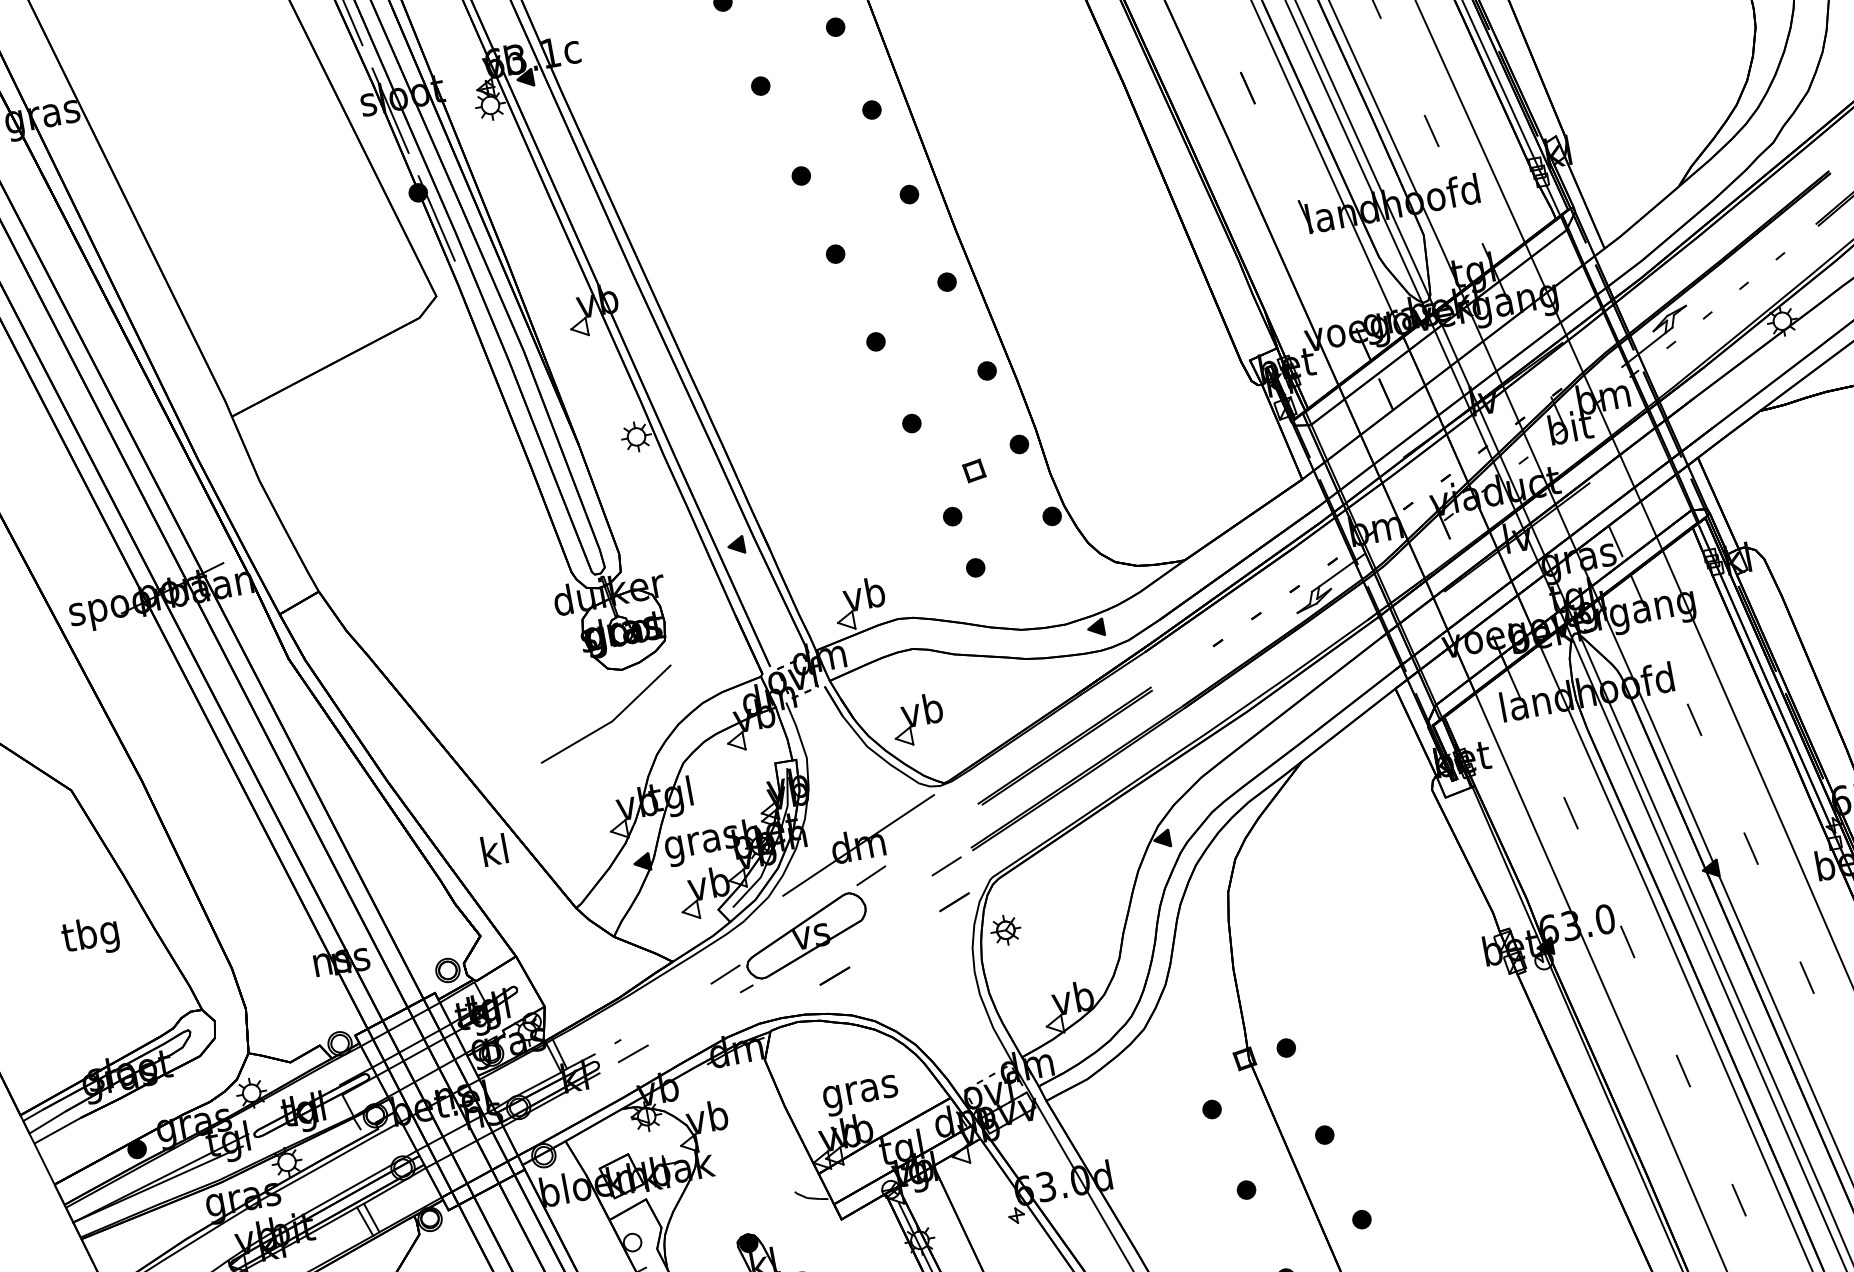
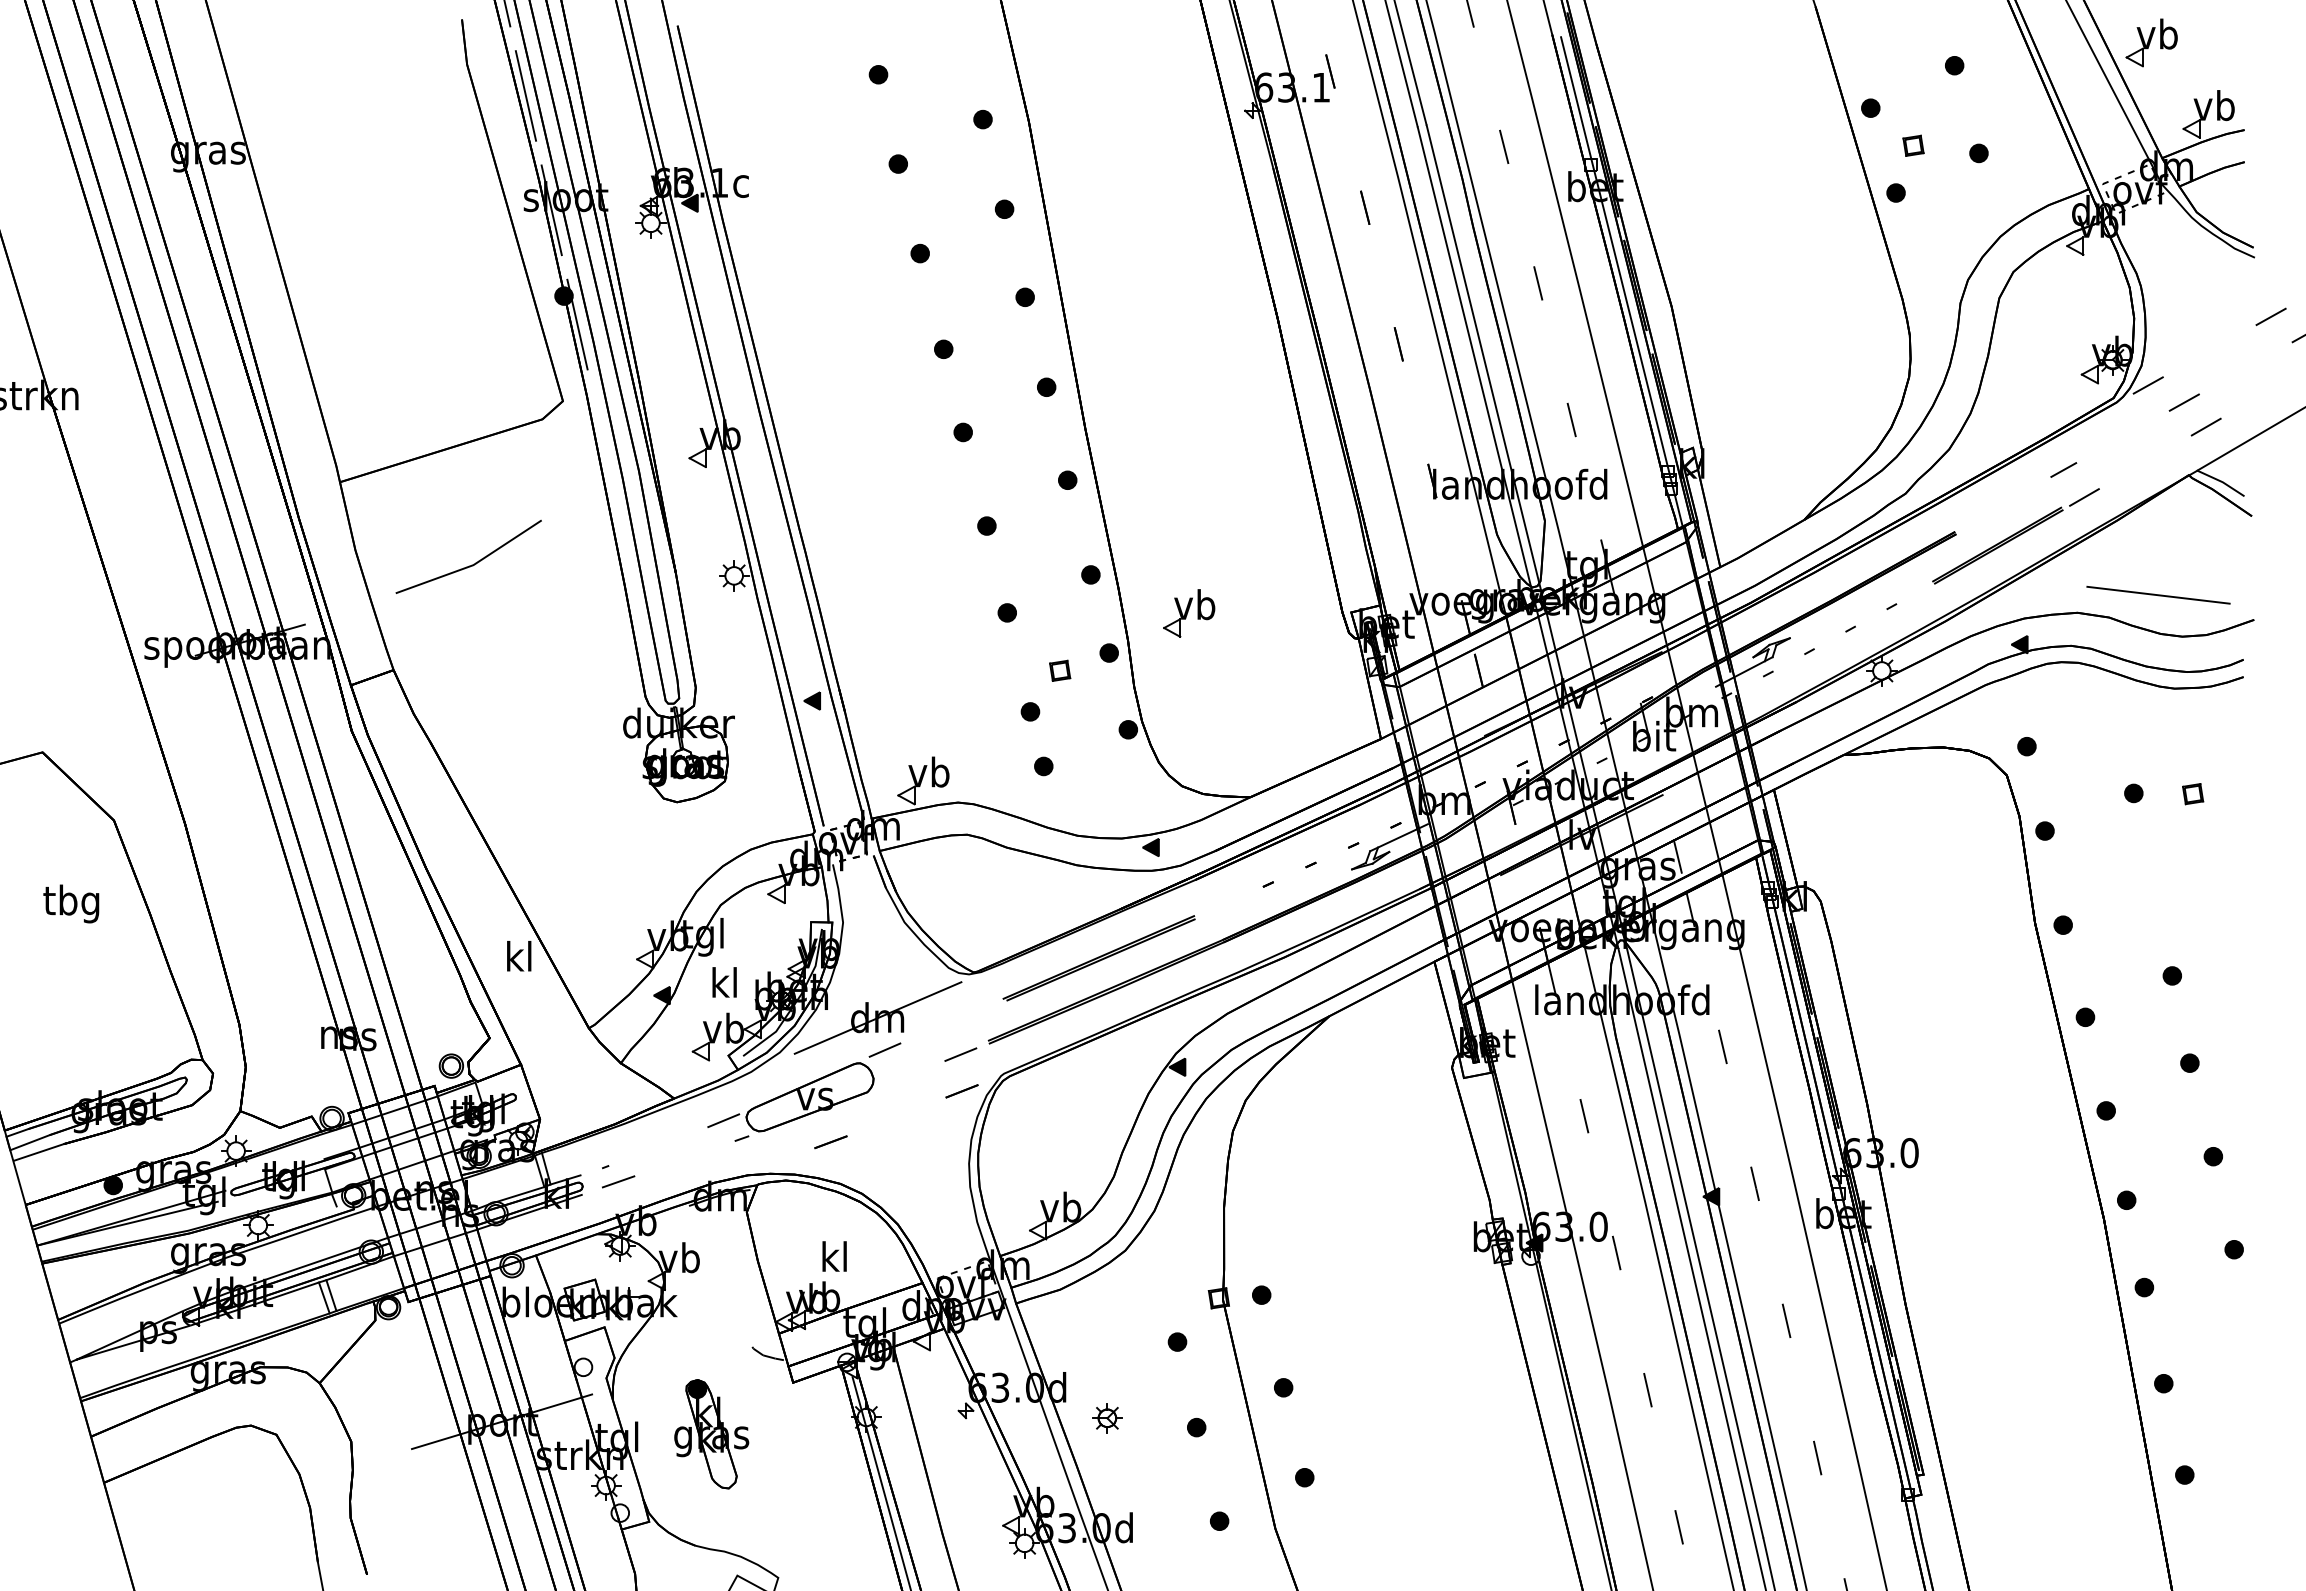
part: (918, 719) -> (1189, 613), moved
line: (610, 721) -> (471, 564), moved
text: (701, 842) -> (724, 986), gras -> kl
part: (1006, 930) -> (1107, 1418), moved
text: (90, 936) -> (71, 903), moved
text: (859, 1091) -> (834, 1260), gras -> kl

